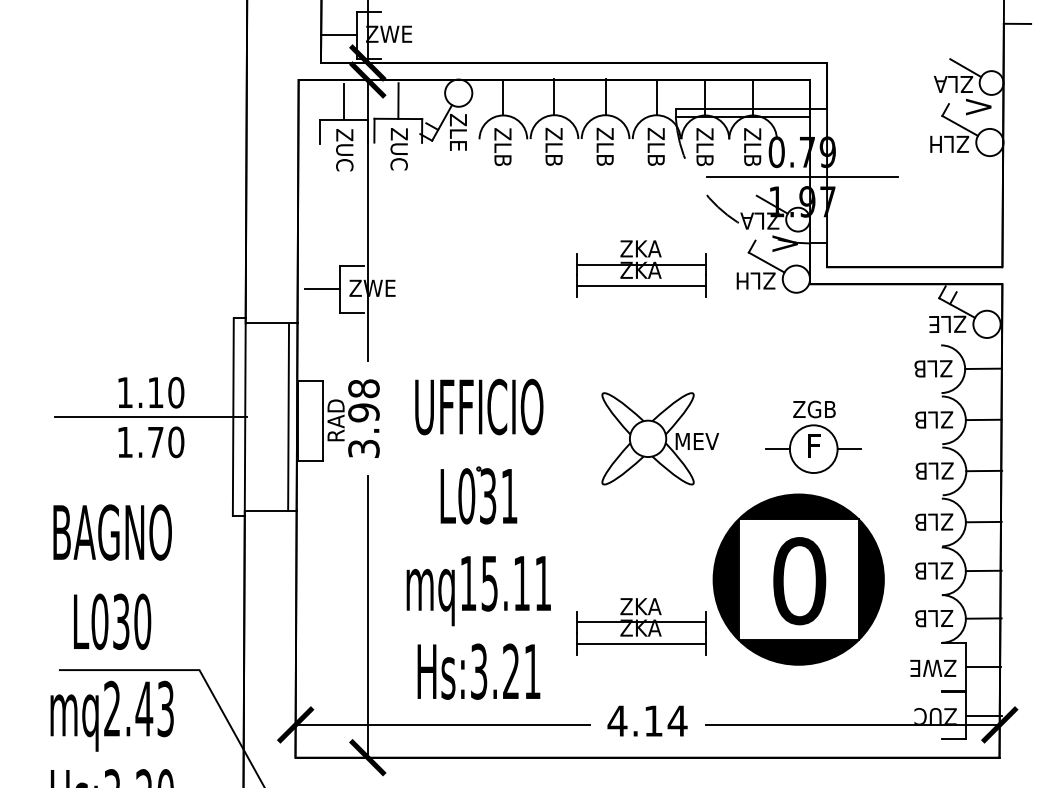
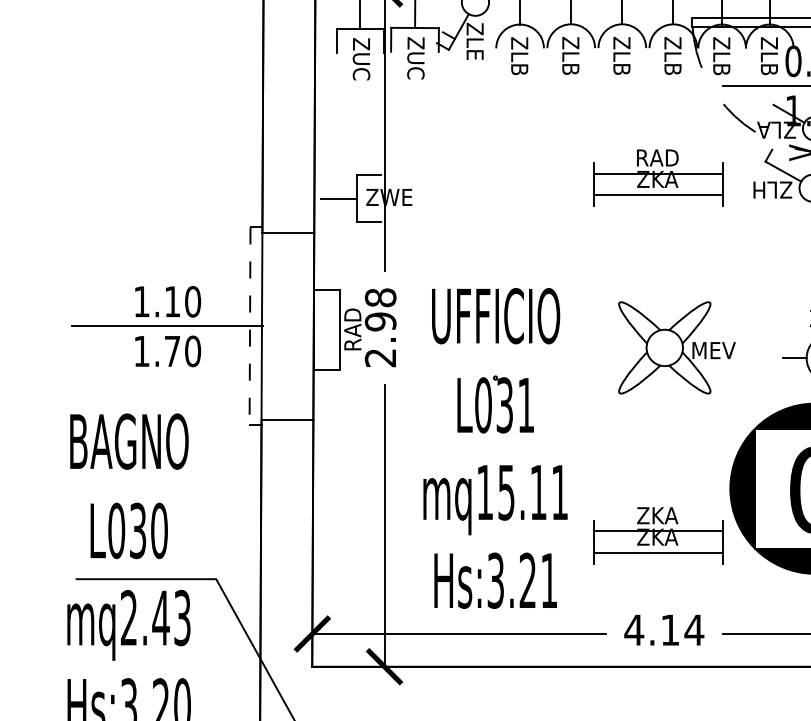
text: (640, 248) -> (657, 157), ZKA -> RAD
line: (288, 416) -> (305, 325), removed
line: (233, 417) -> (250, 326), solid -> dashed
text: (363, 448) -> (380, 357), 3.98 -> 2.98

